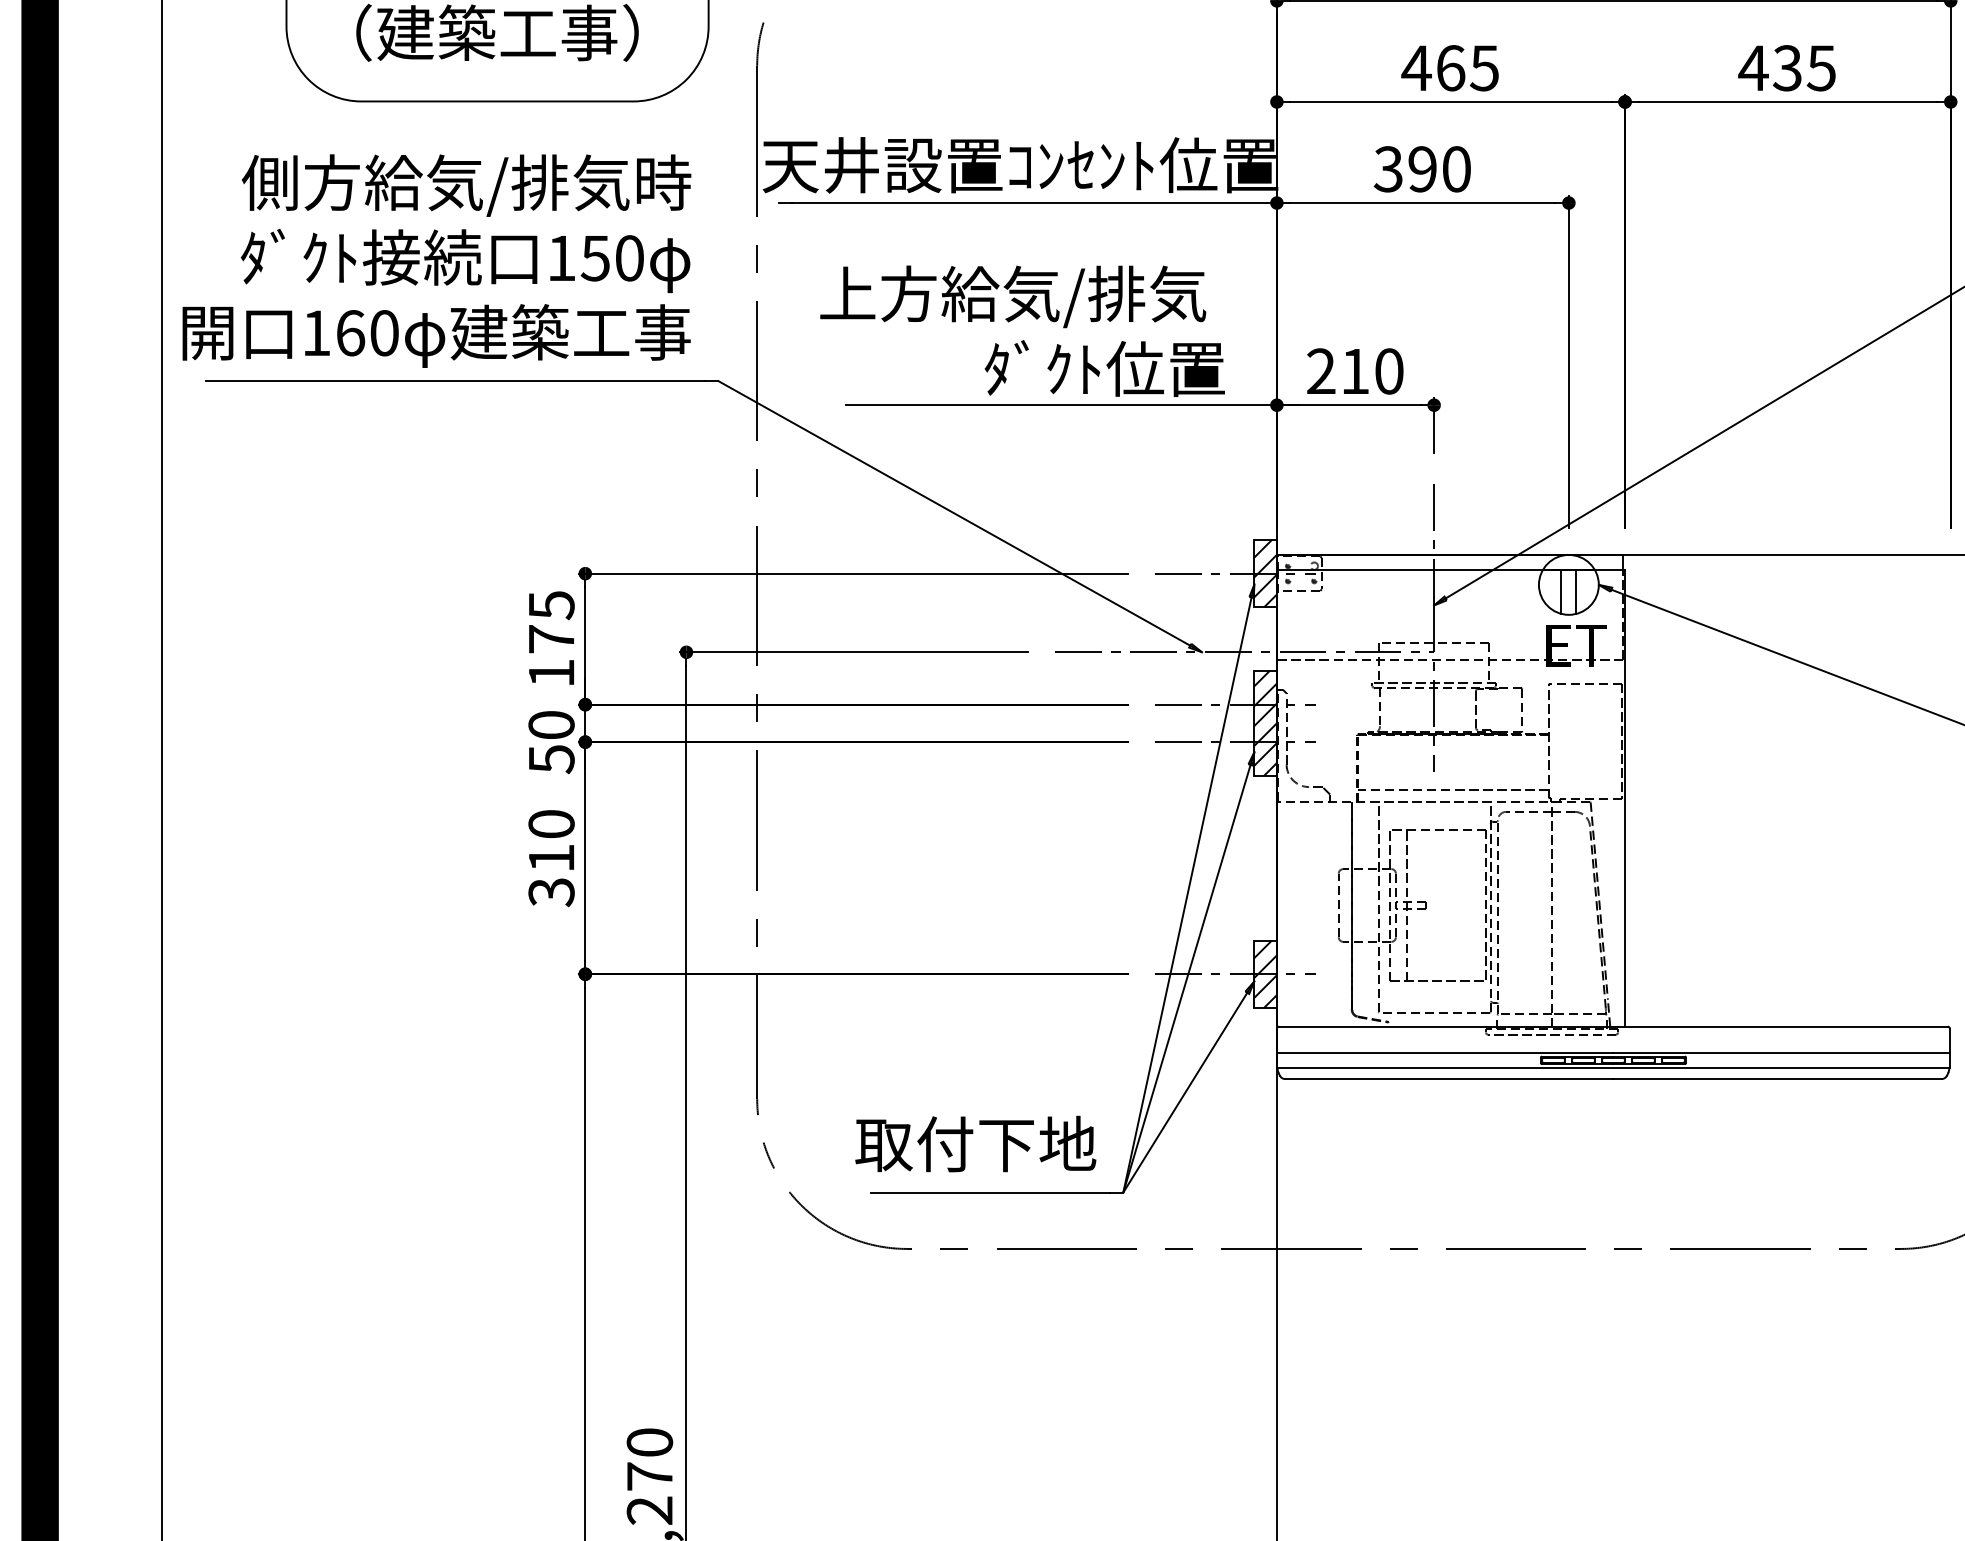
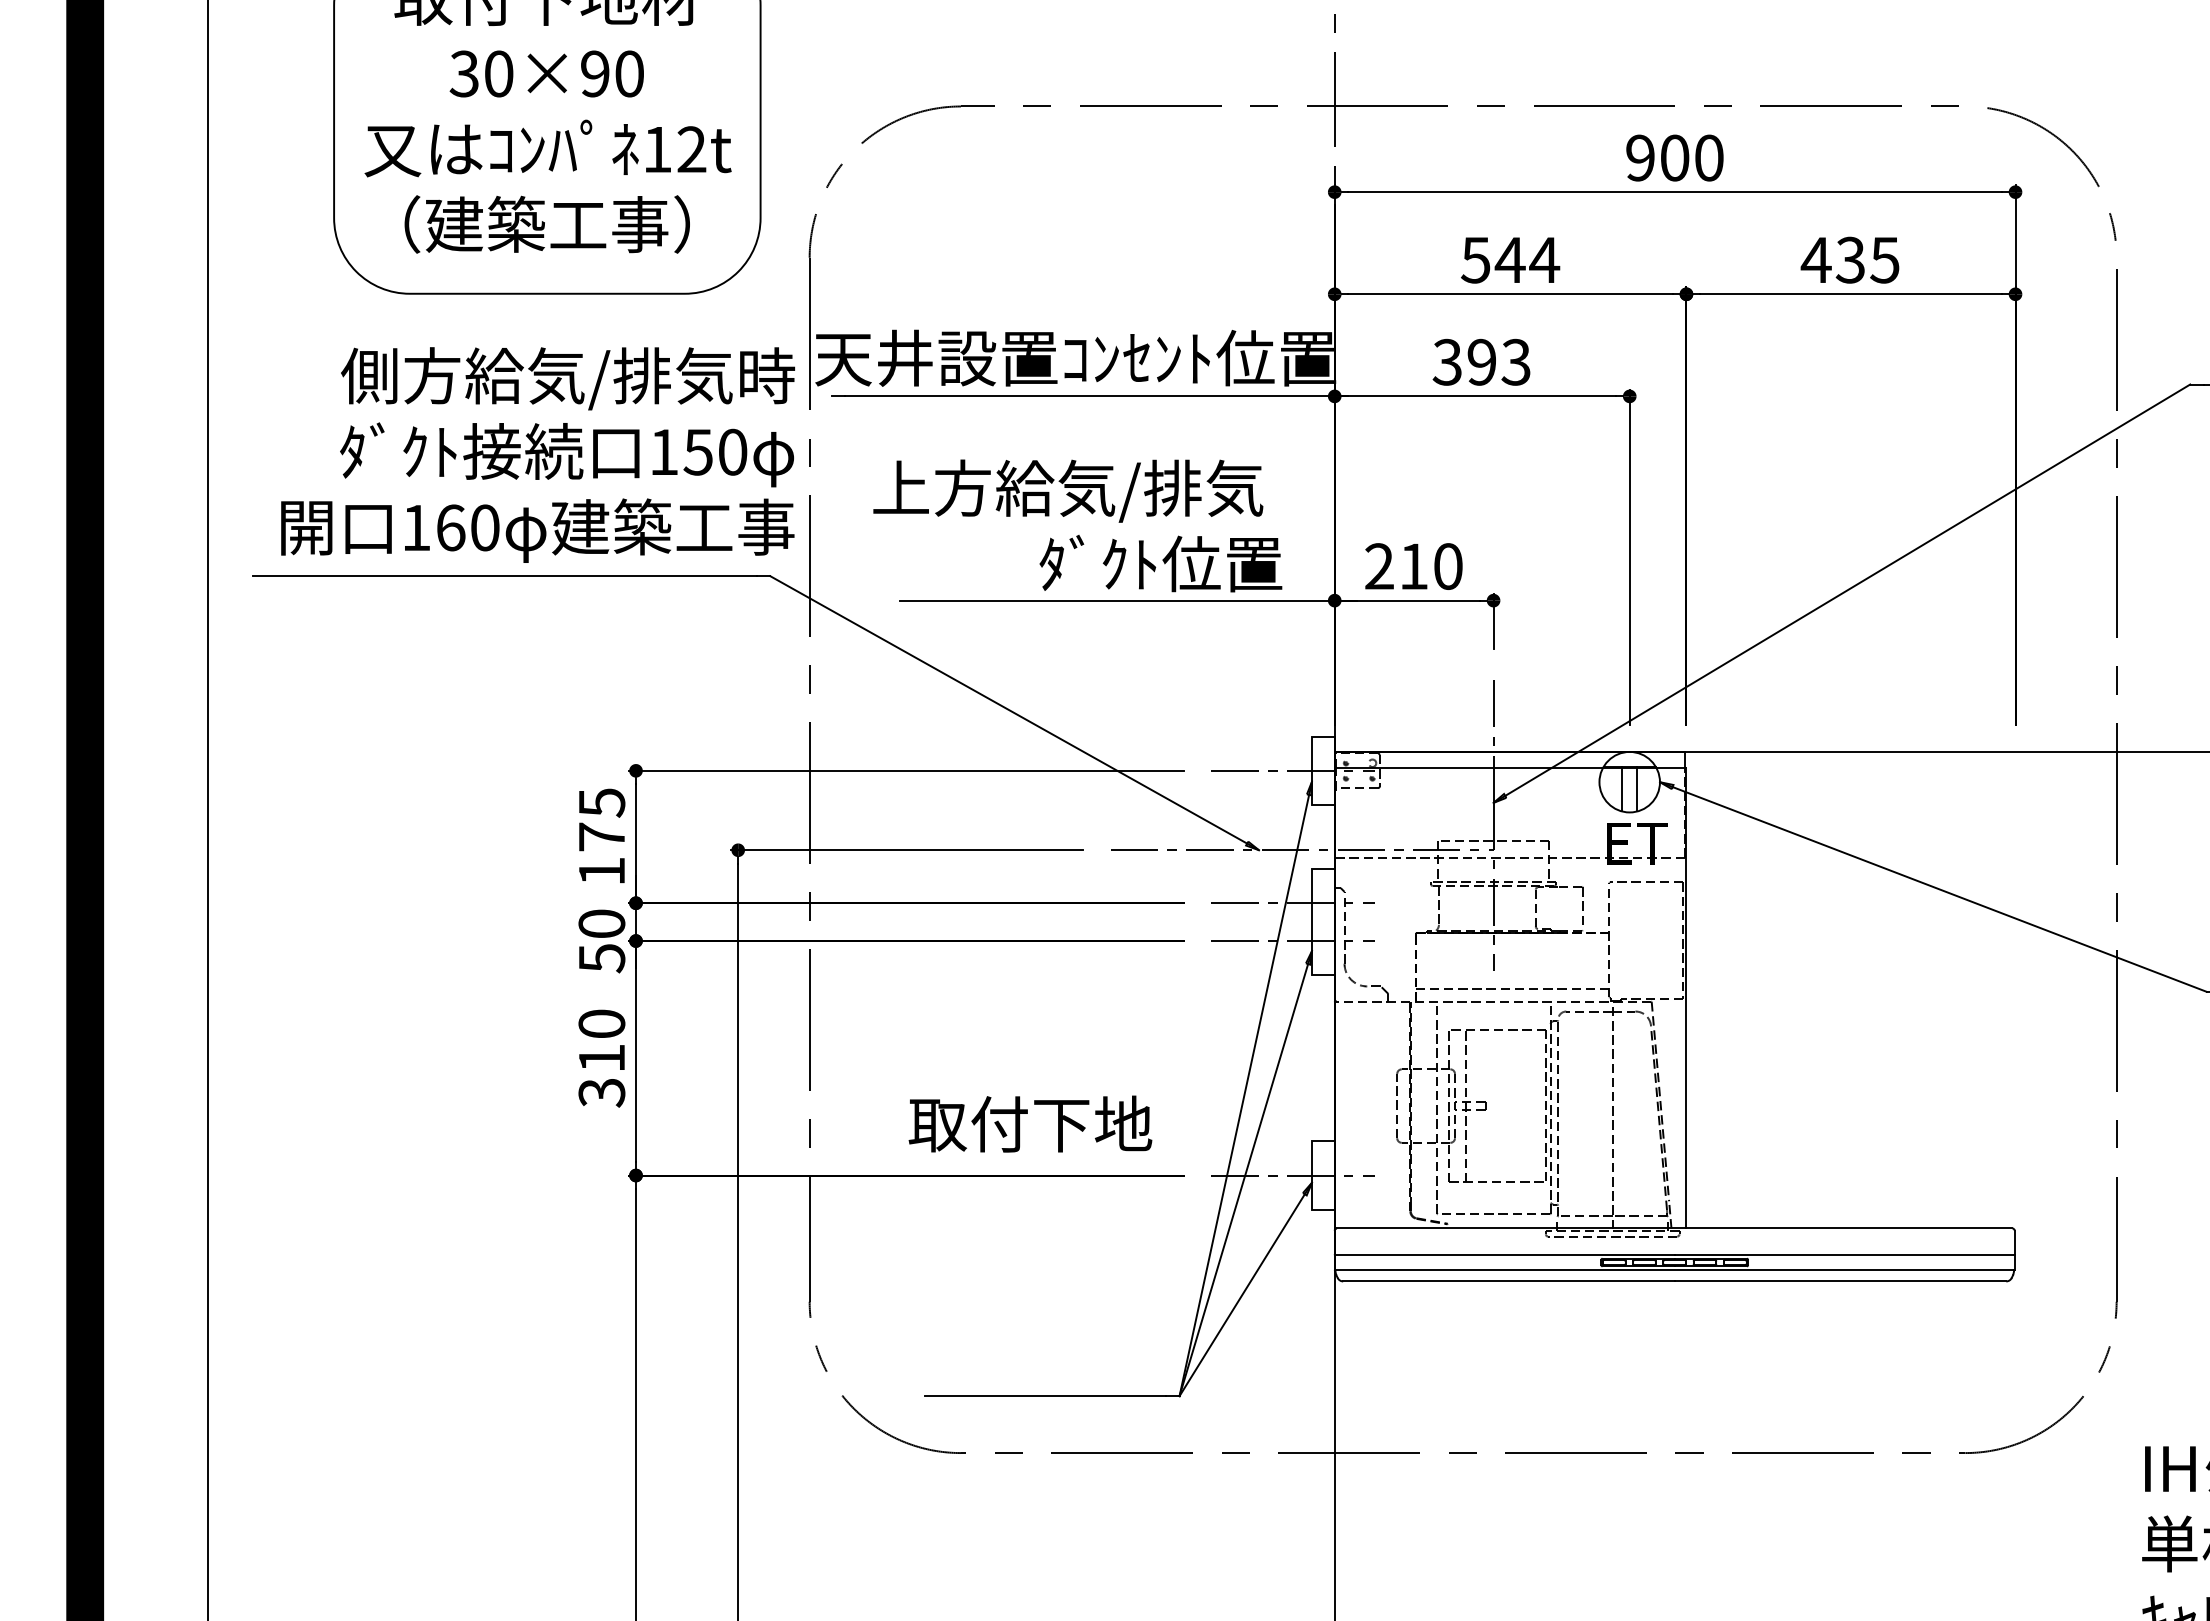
text: (1450, 67) -> (1510, 259), 465 -> 544
text: (1455, 169) -> (1515, 362), 390 -> 393
text: (436, 260) -> (537, 454), moved
hatch: (1265, 573) -> (1323, 770), removed
hatch: (1265, 723) -> (1323, 922), removed
hatch: (1265, 974) -> (1323, 1175), removed
text: (975, 1143) -> (1030, 1123), moved

